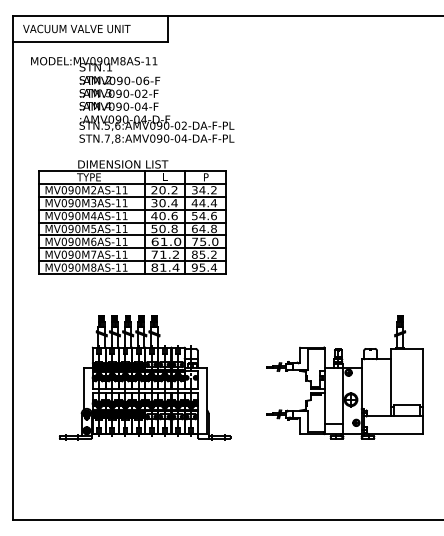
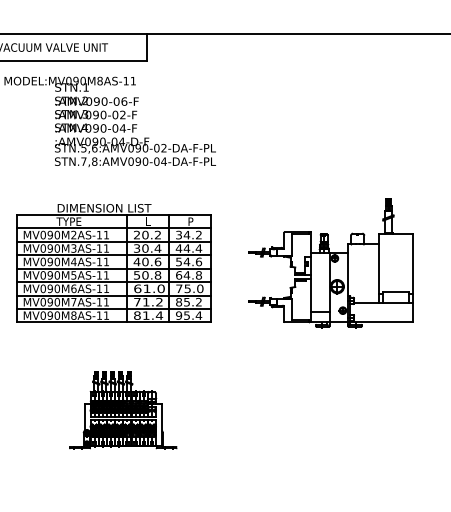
part: (132, 217) -> (114, 263), moved
part: (145, 377) -> (123, 410), size x0.6
part: (344, 377) -> (330, 263), moved

